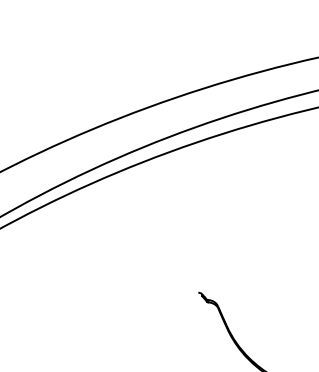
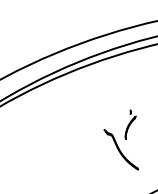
part: (255, 281) -> (130, 124), added

